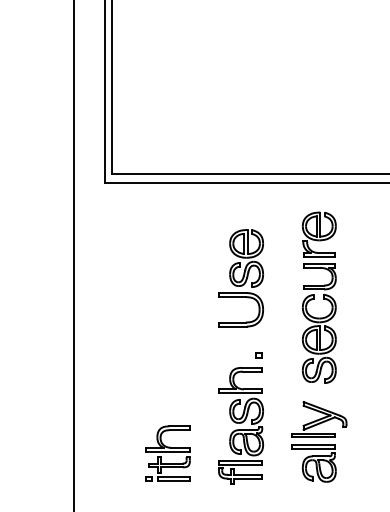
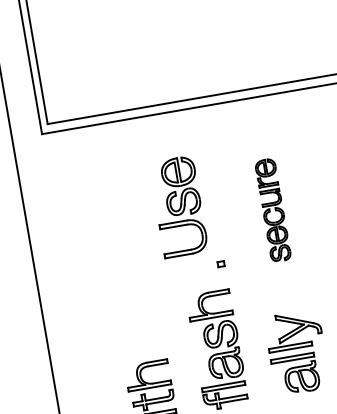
part: (240, 278) -> (178, 207), moved
part: (319, 297) -> (273, 210), size x0.6
part: (258, 355) -> (220, 263), moved

